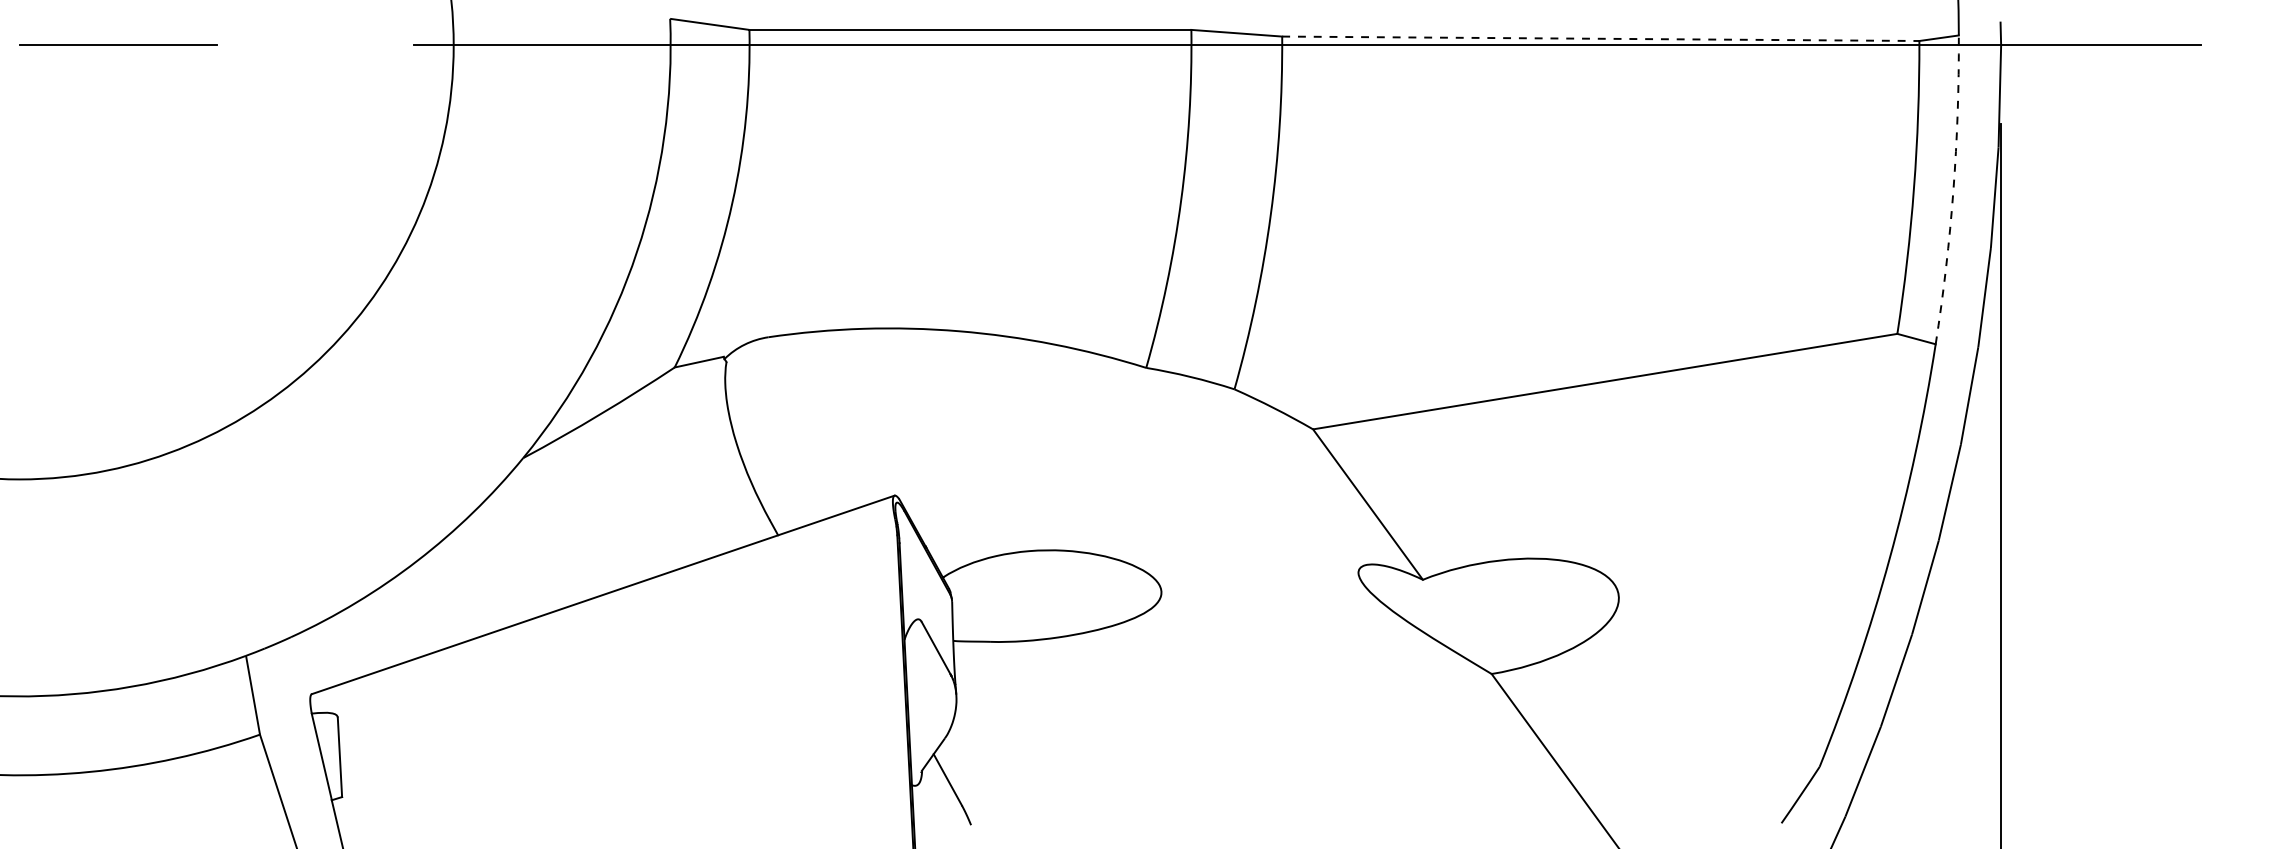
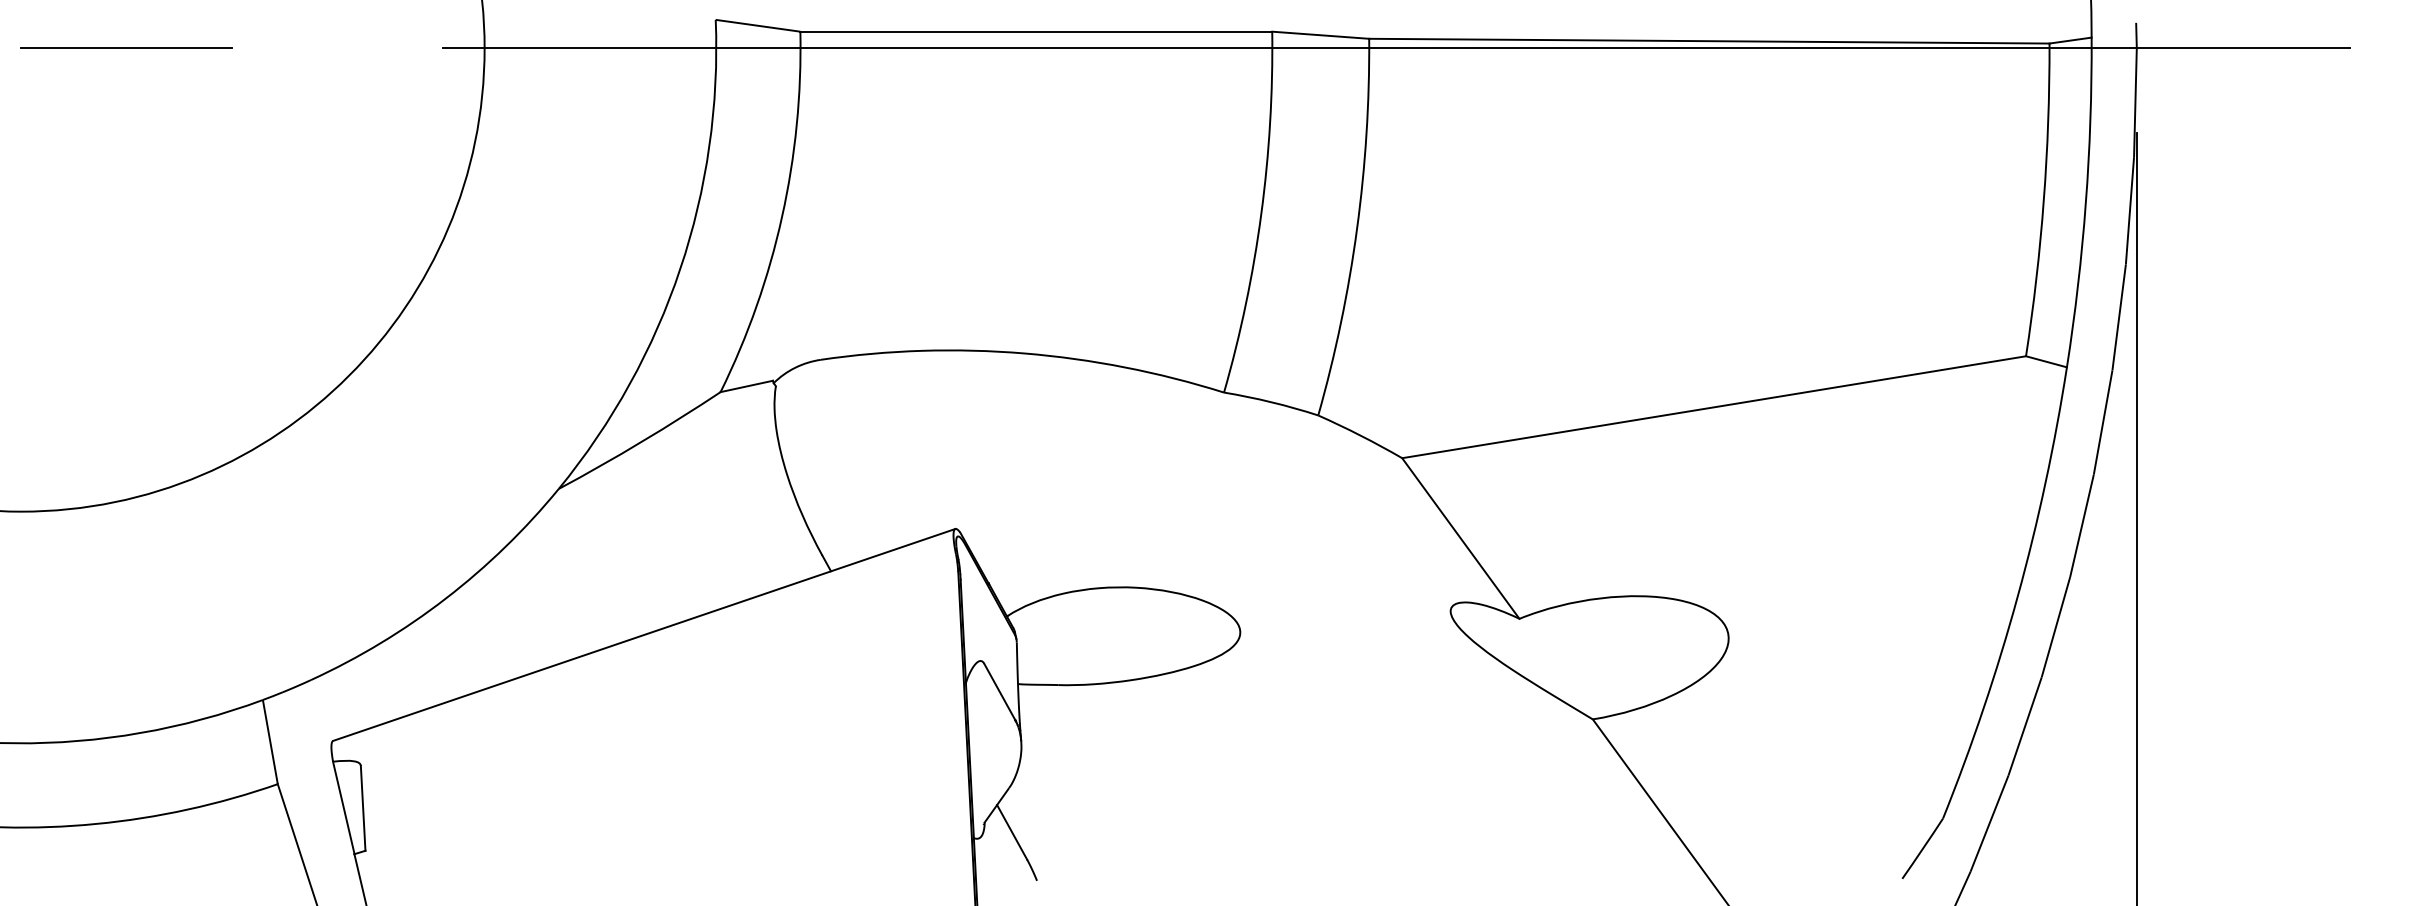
line: (1600, 38) -> (1709, 40), dashed -> solid
arc: (1953, 190) -> (2085, 203), dashed -> solid

